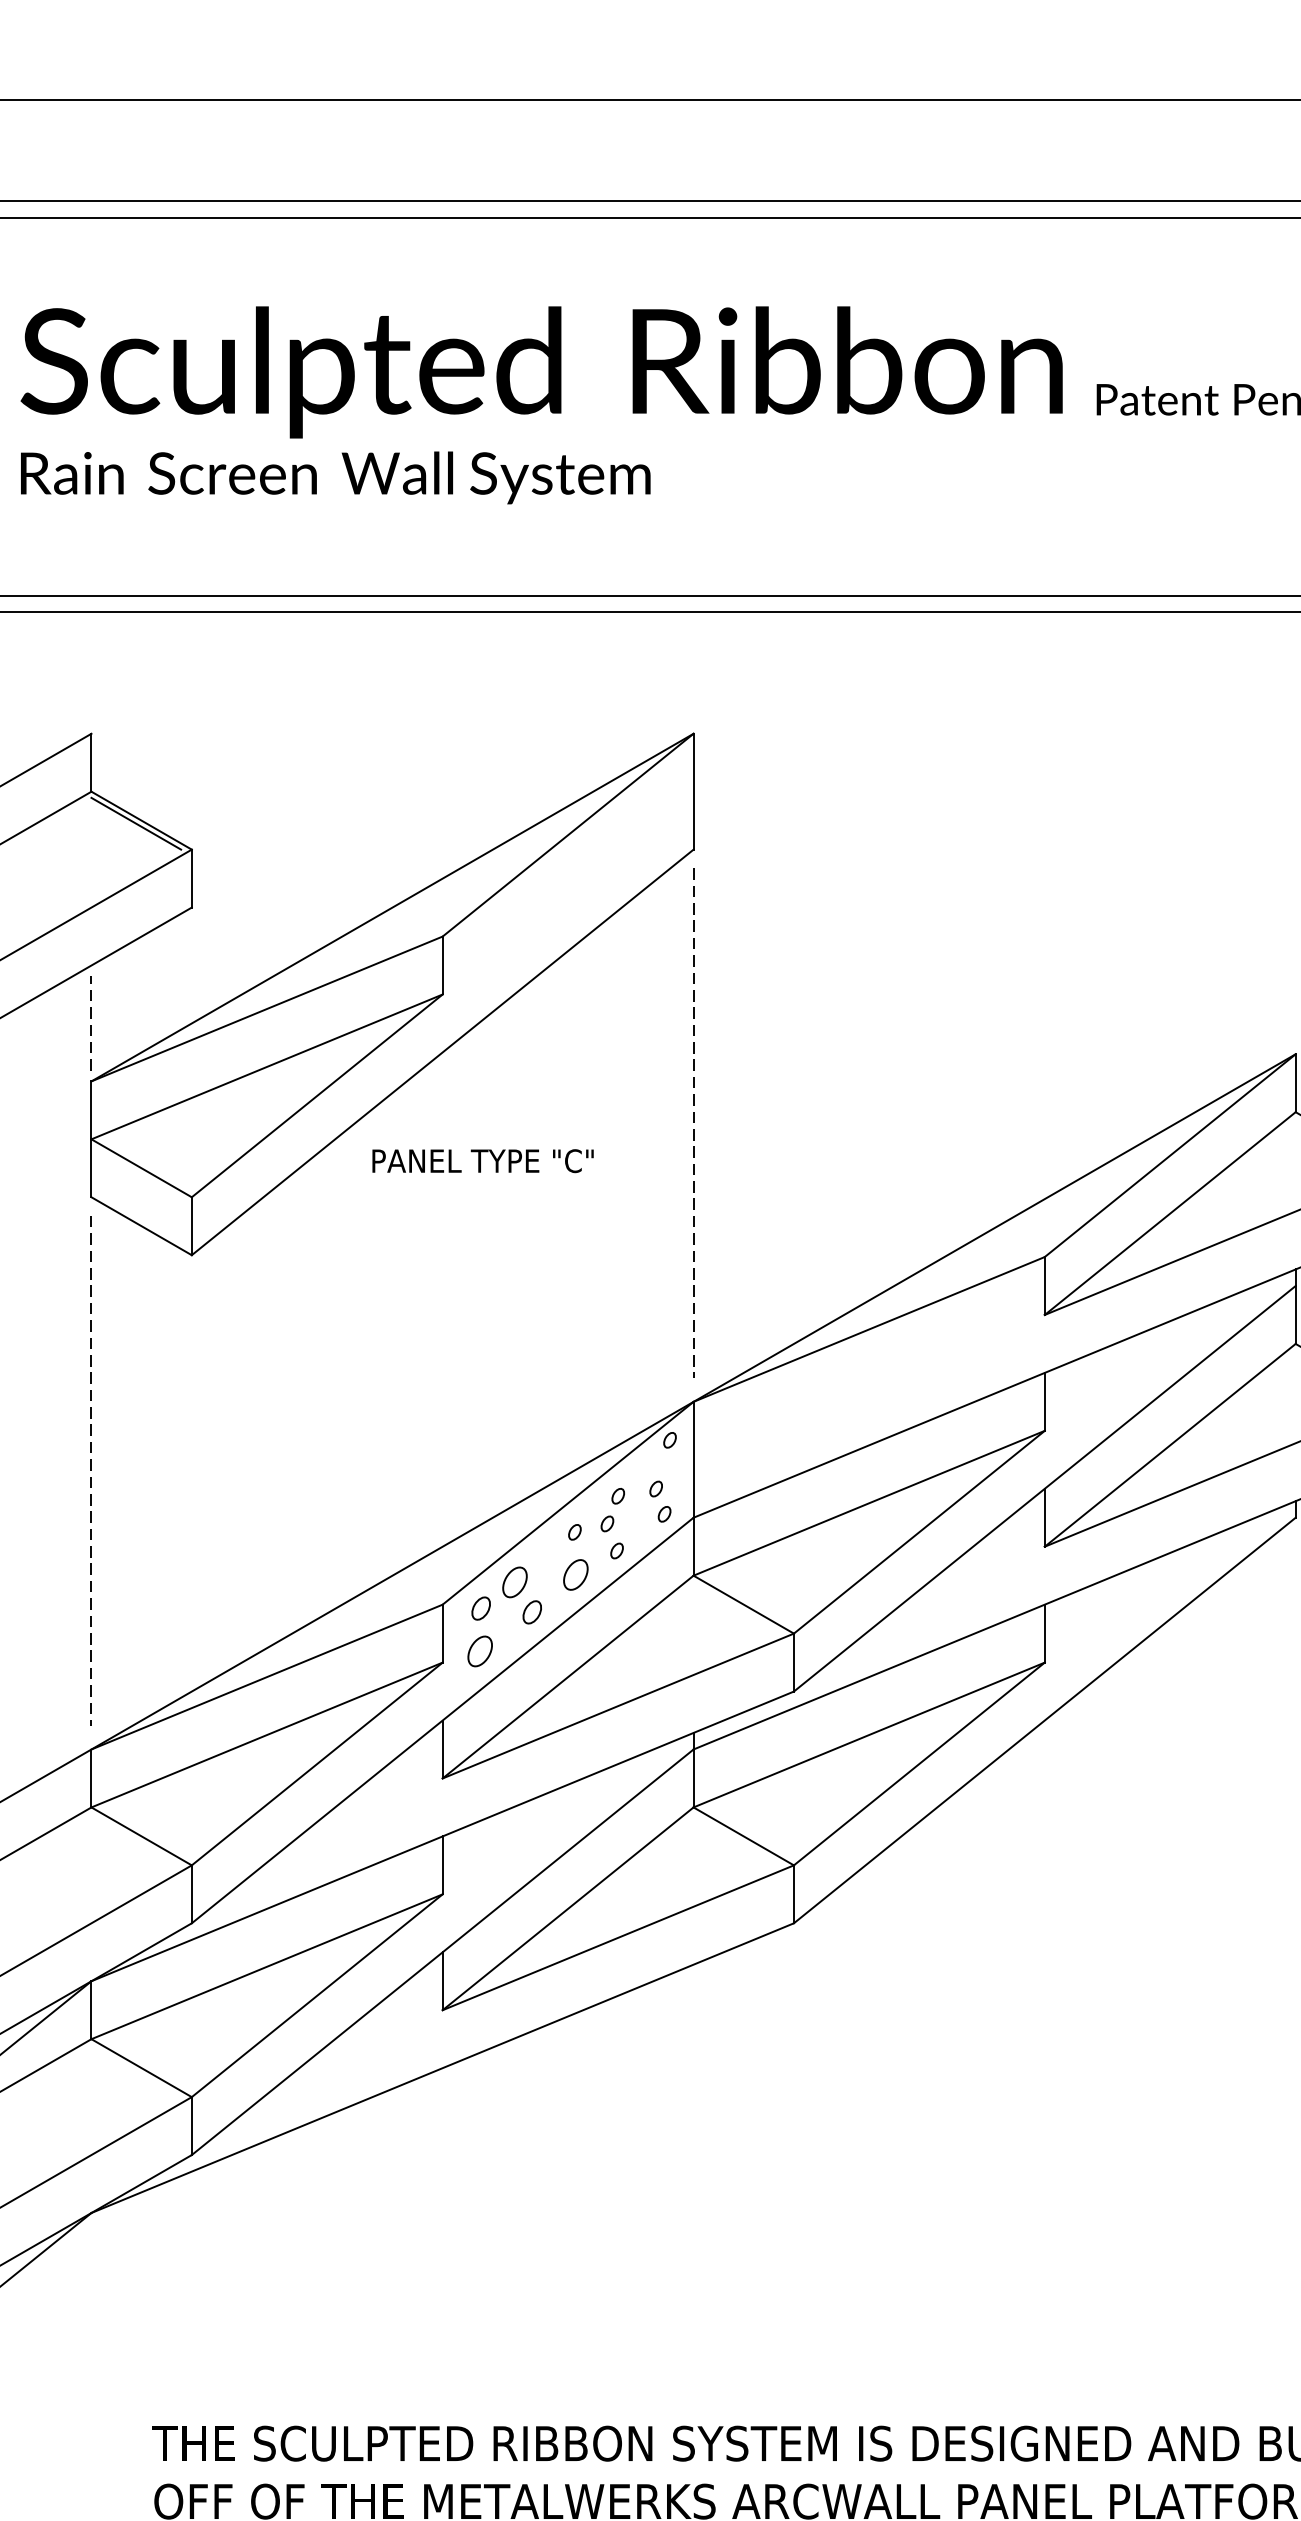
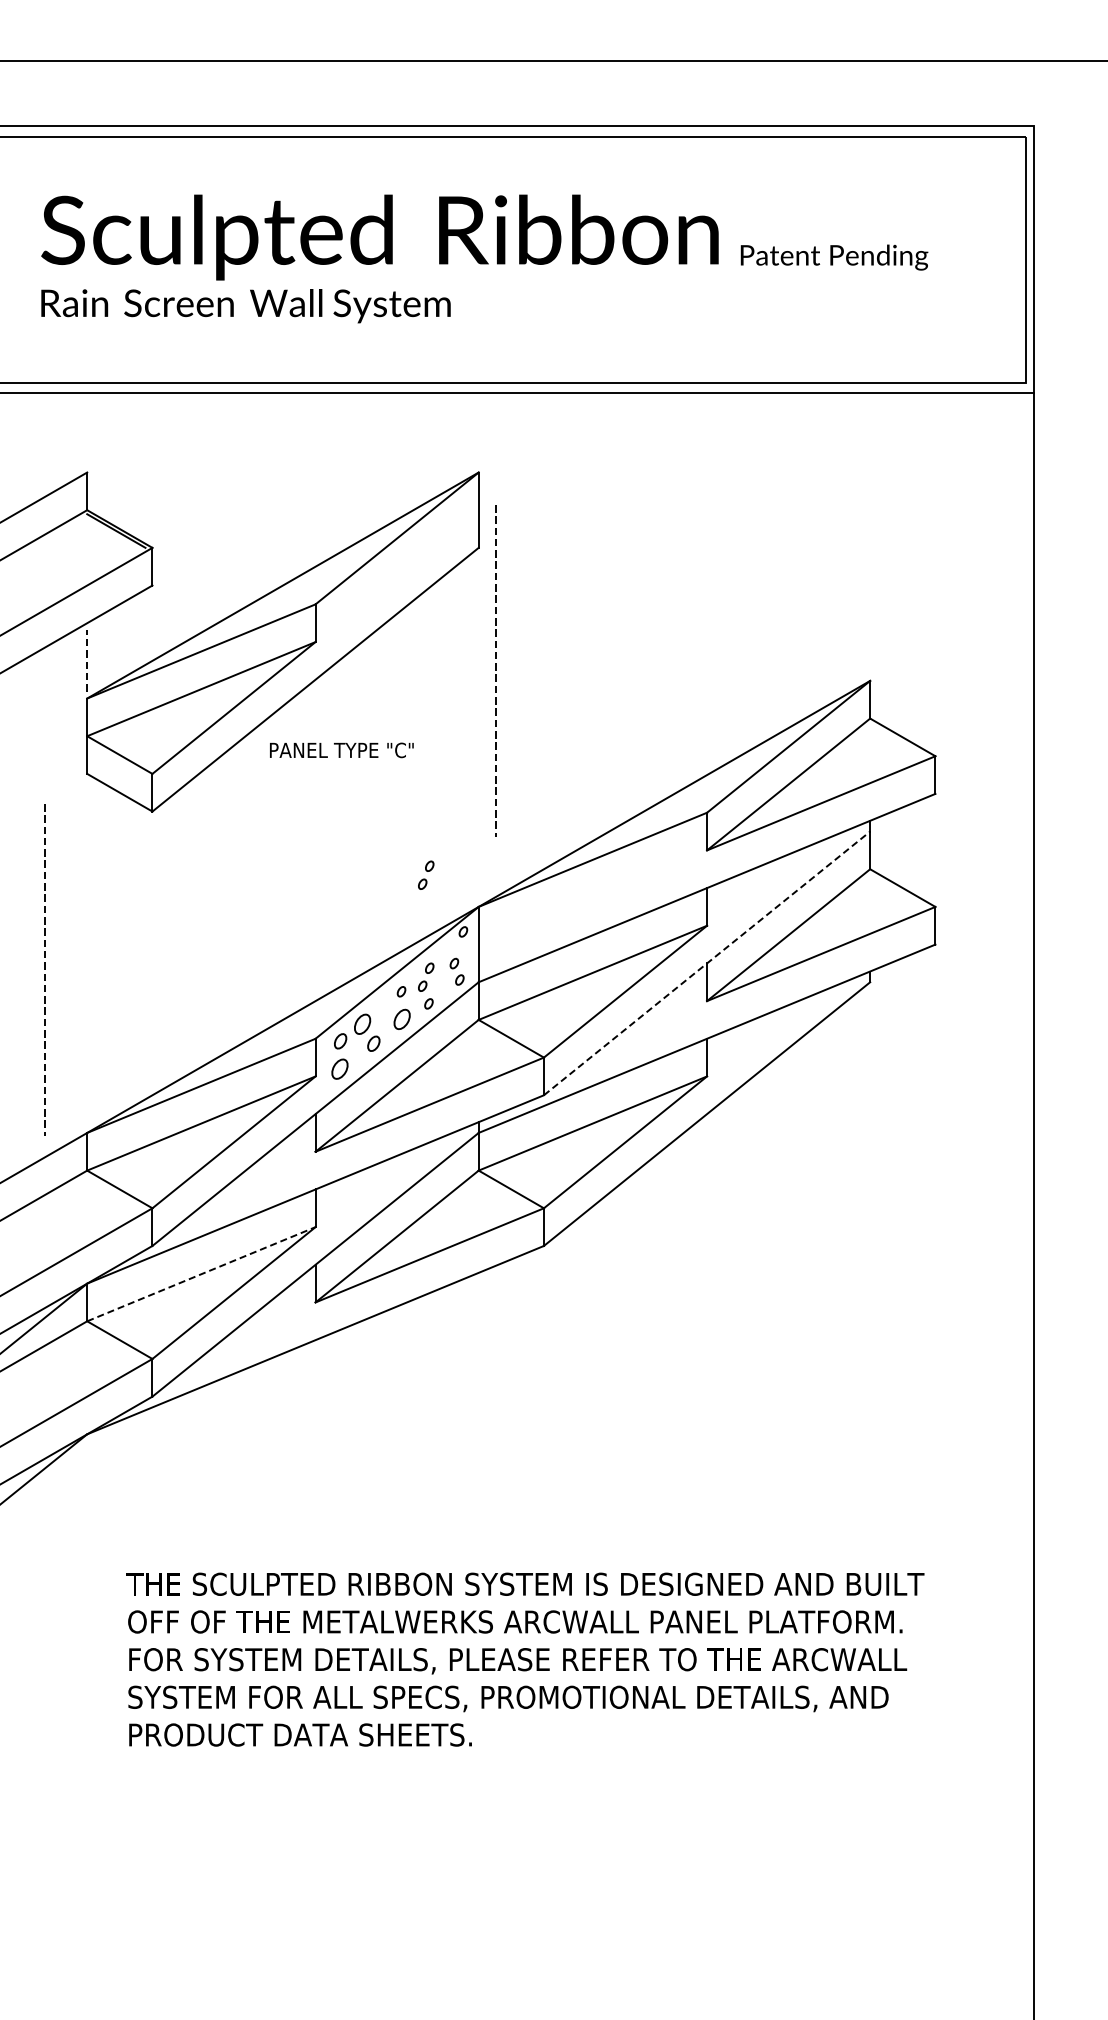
line: (693, 1122) -> (495, 670), moved
part: (613, 1351) -> (426, 874), added
line: (90, 1470) -> (44, 969), moved
line: (1045, 1488) -> (707, 963), solid -> dashed
line: (267, 1967) -> (201, 1274), solid -> dashed

